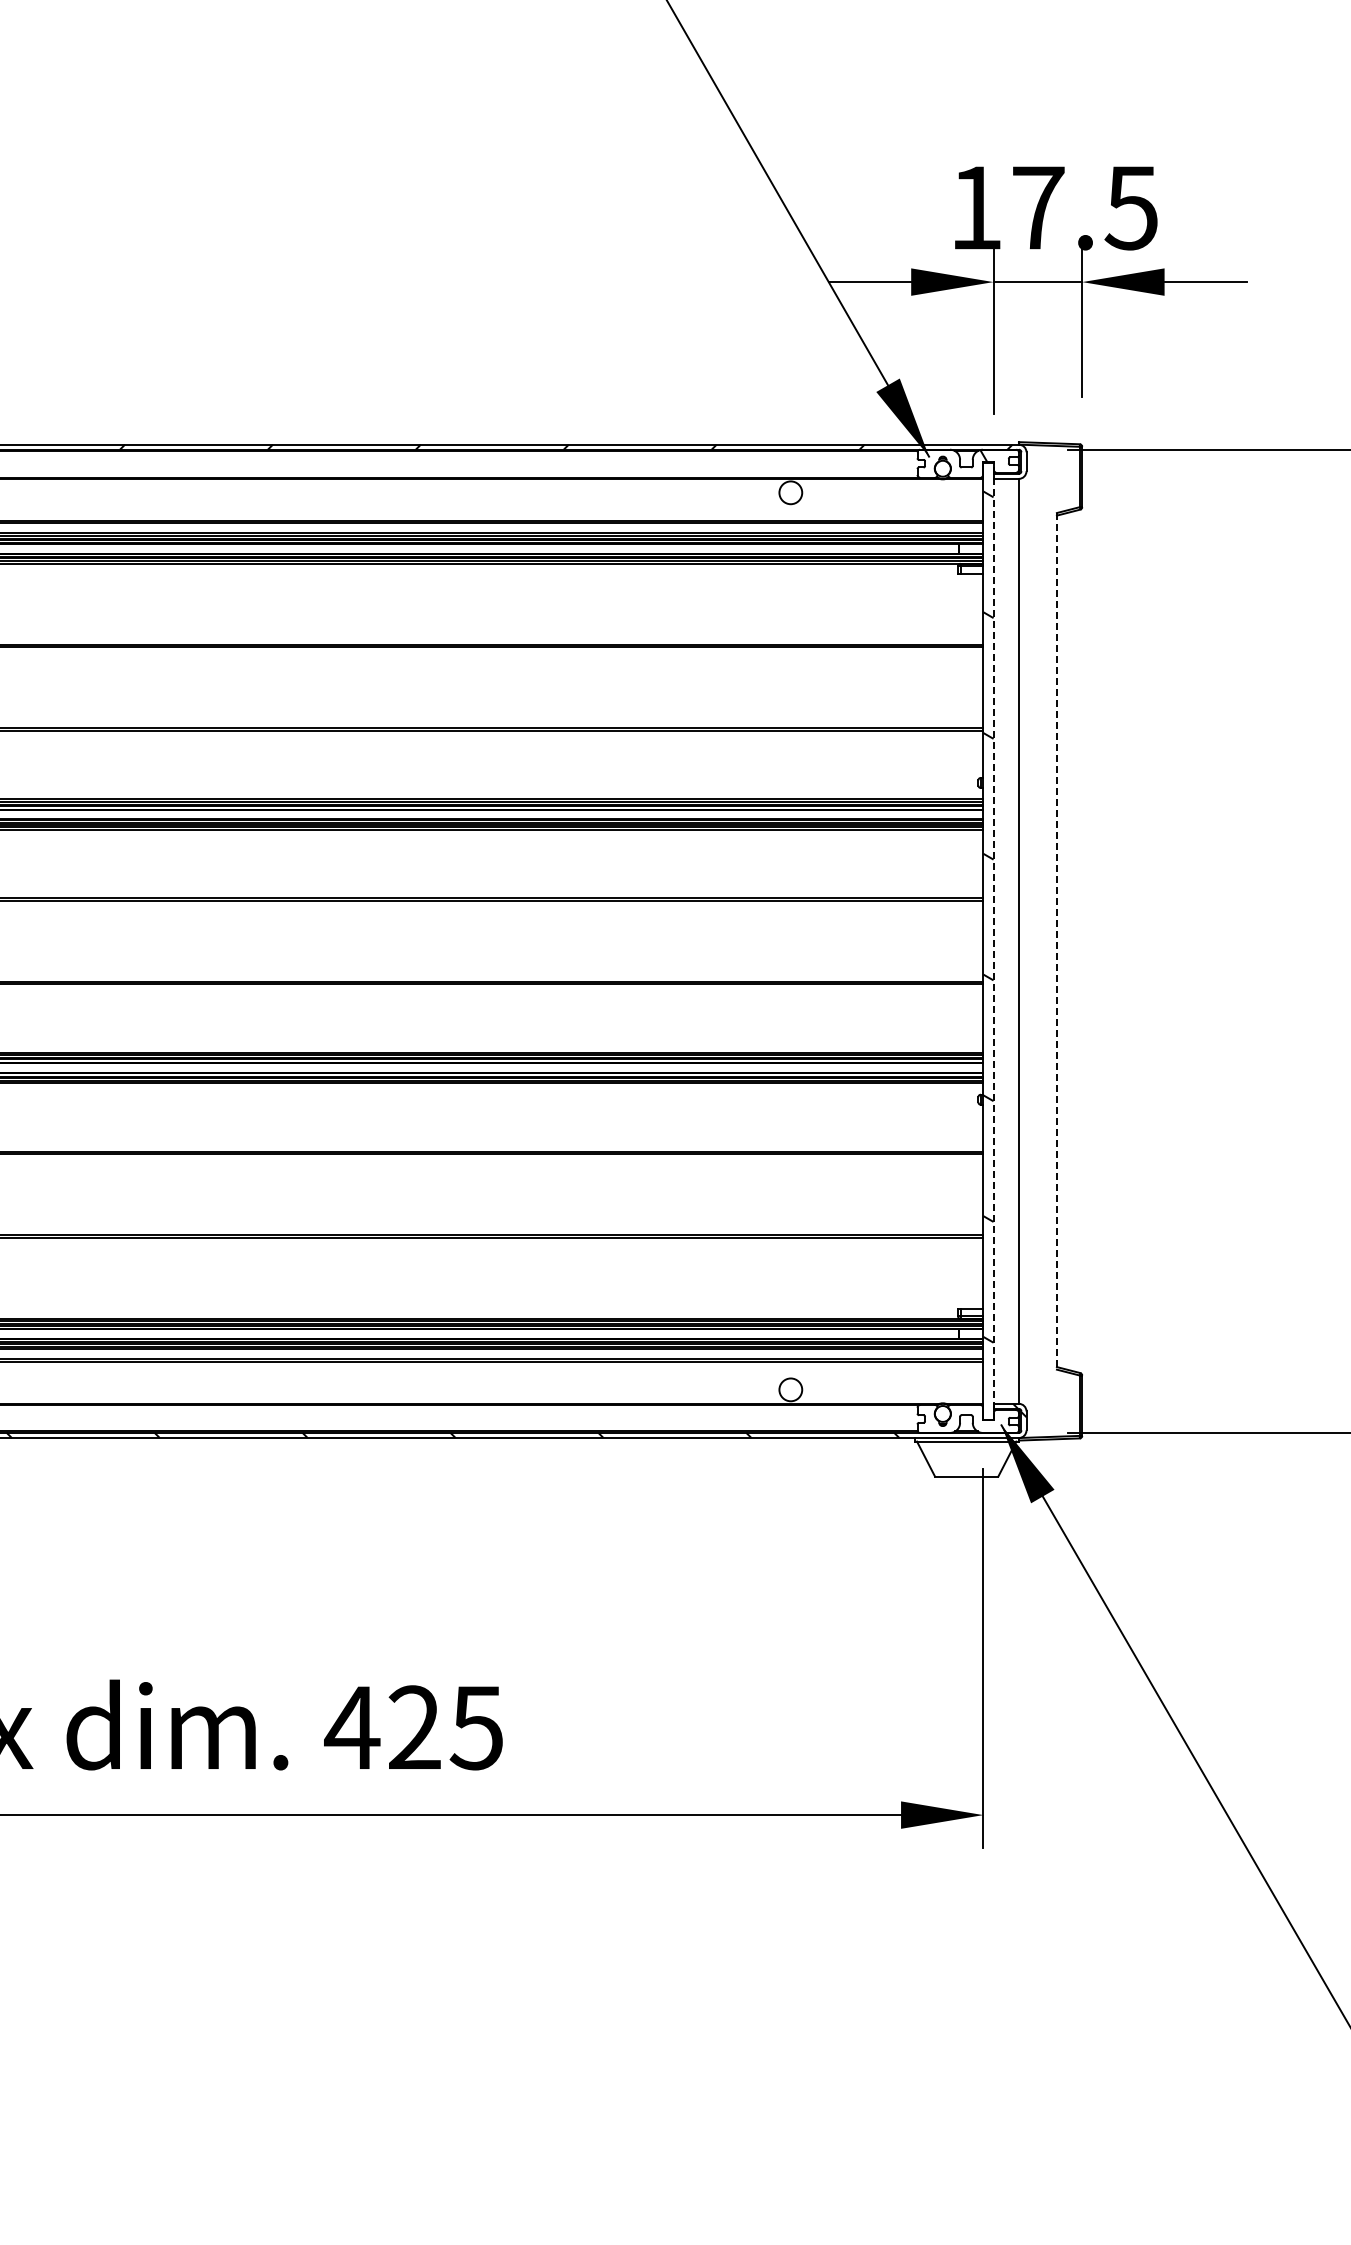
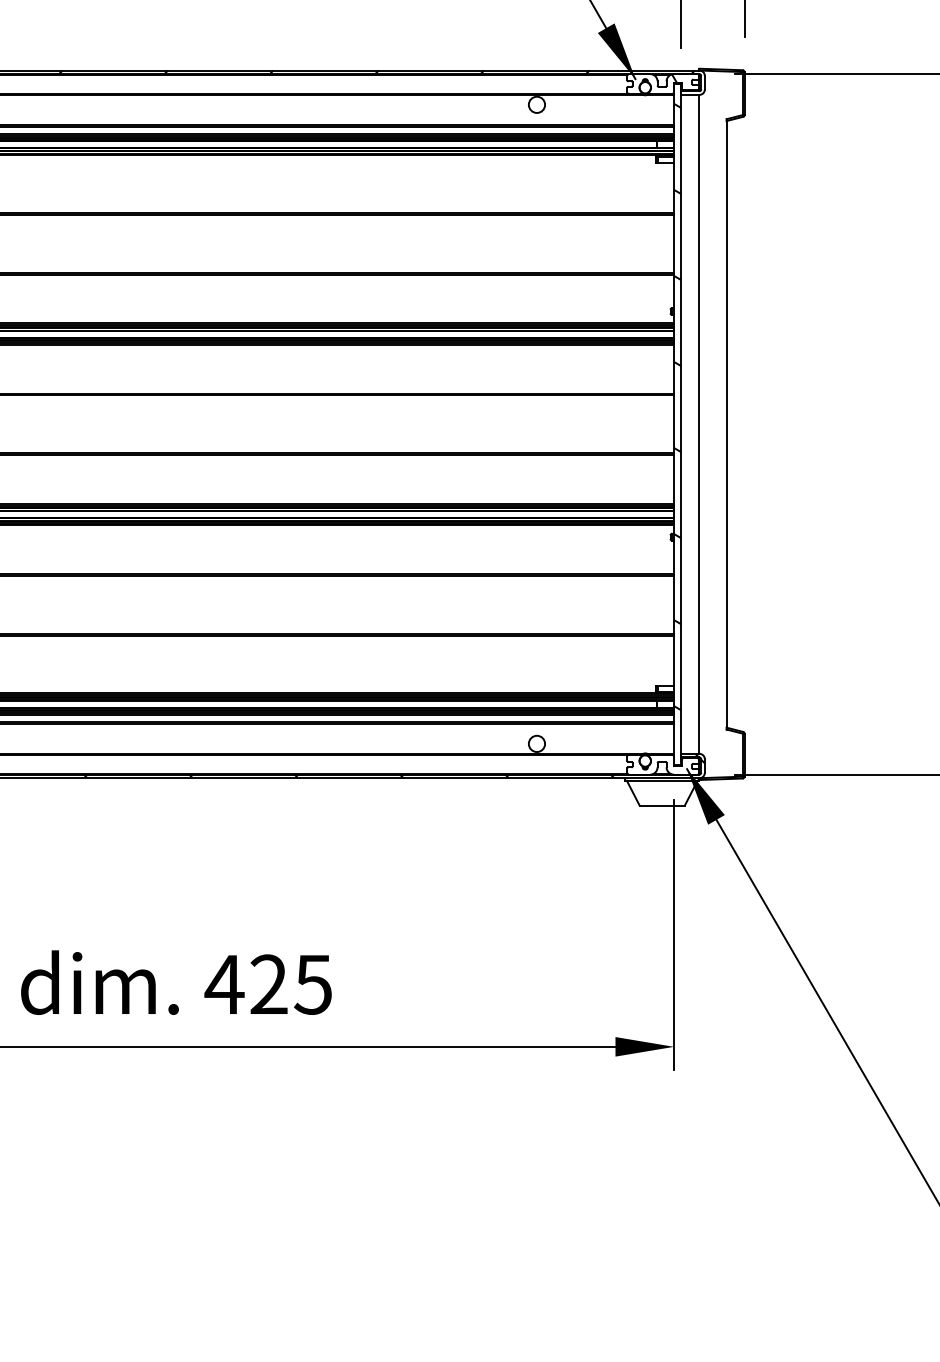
line: (993, 940) -> (681, 423), dashed -> solid
line: (1056, 941) -> (726, 424), dashed -> solid

